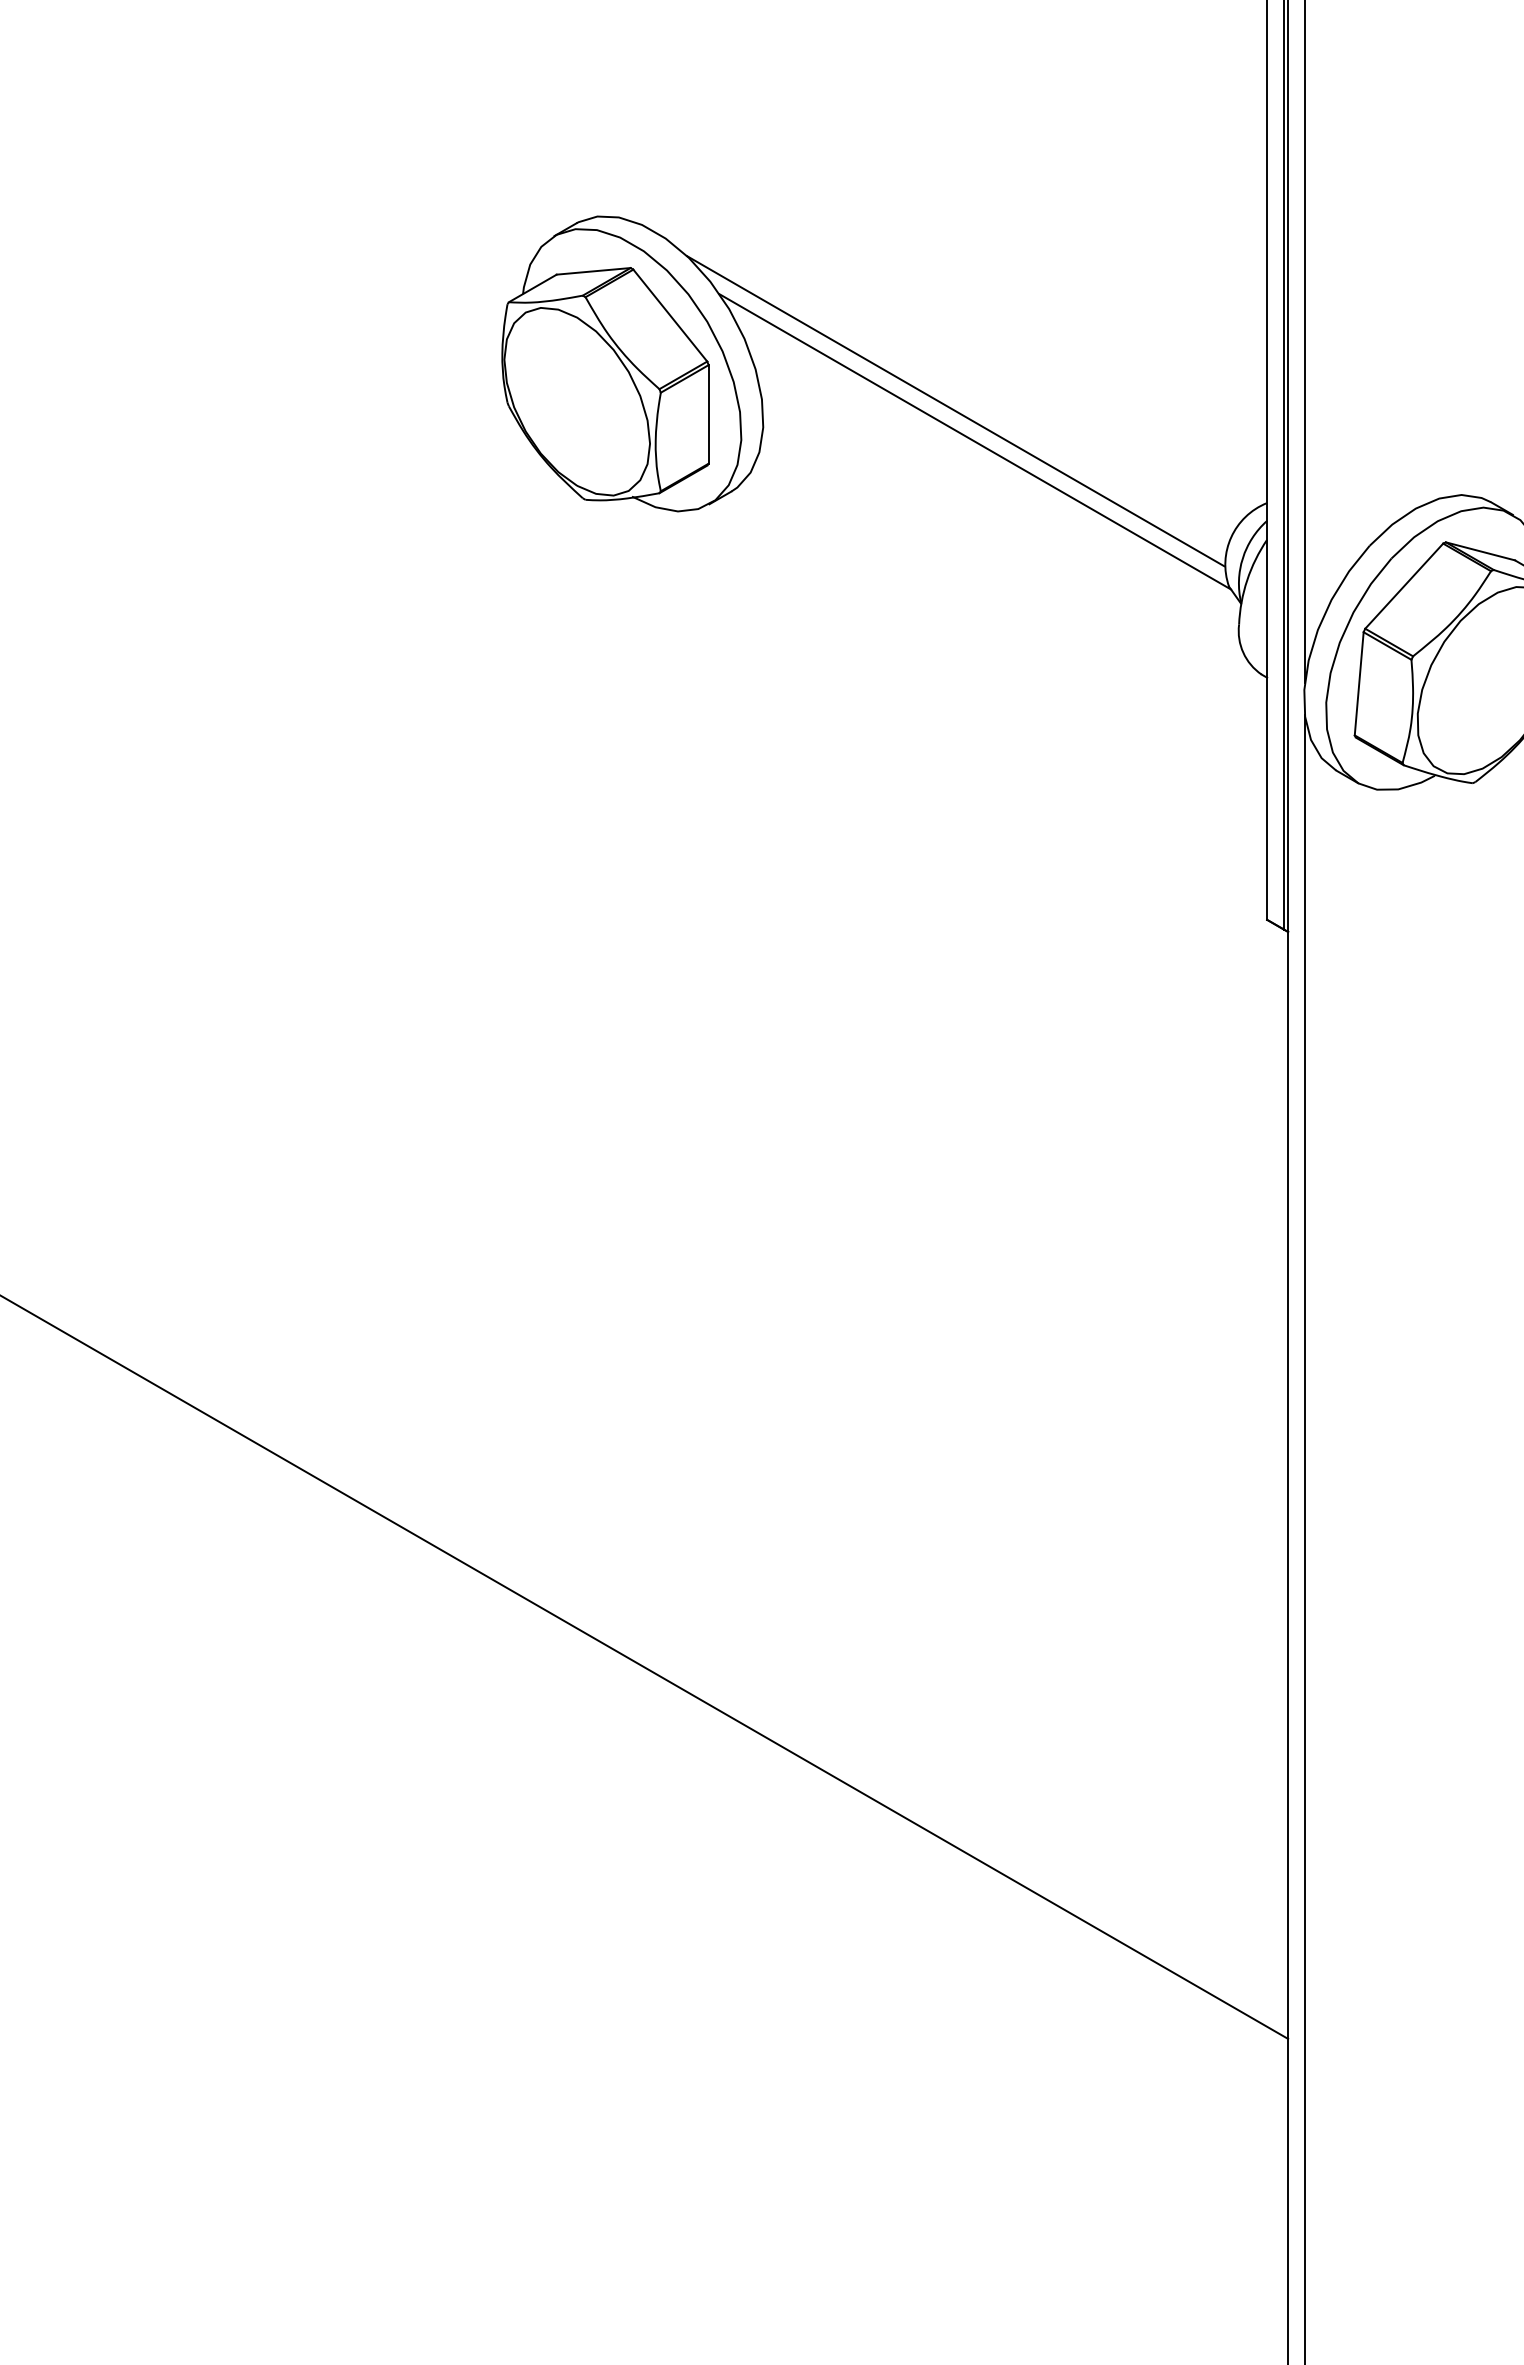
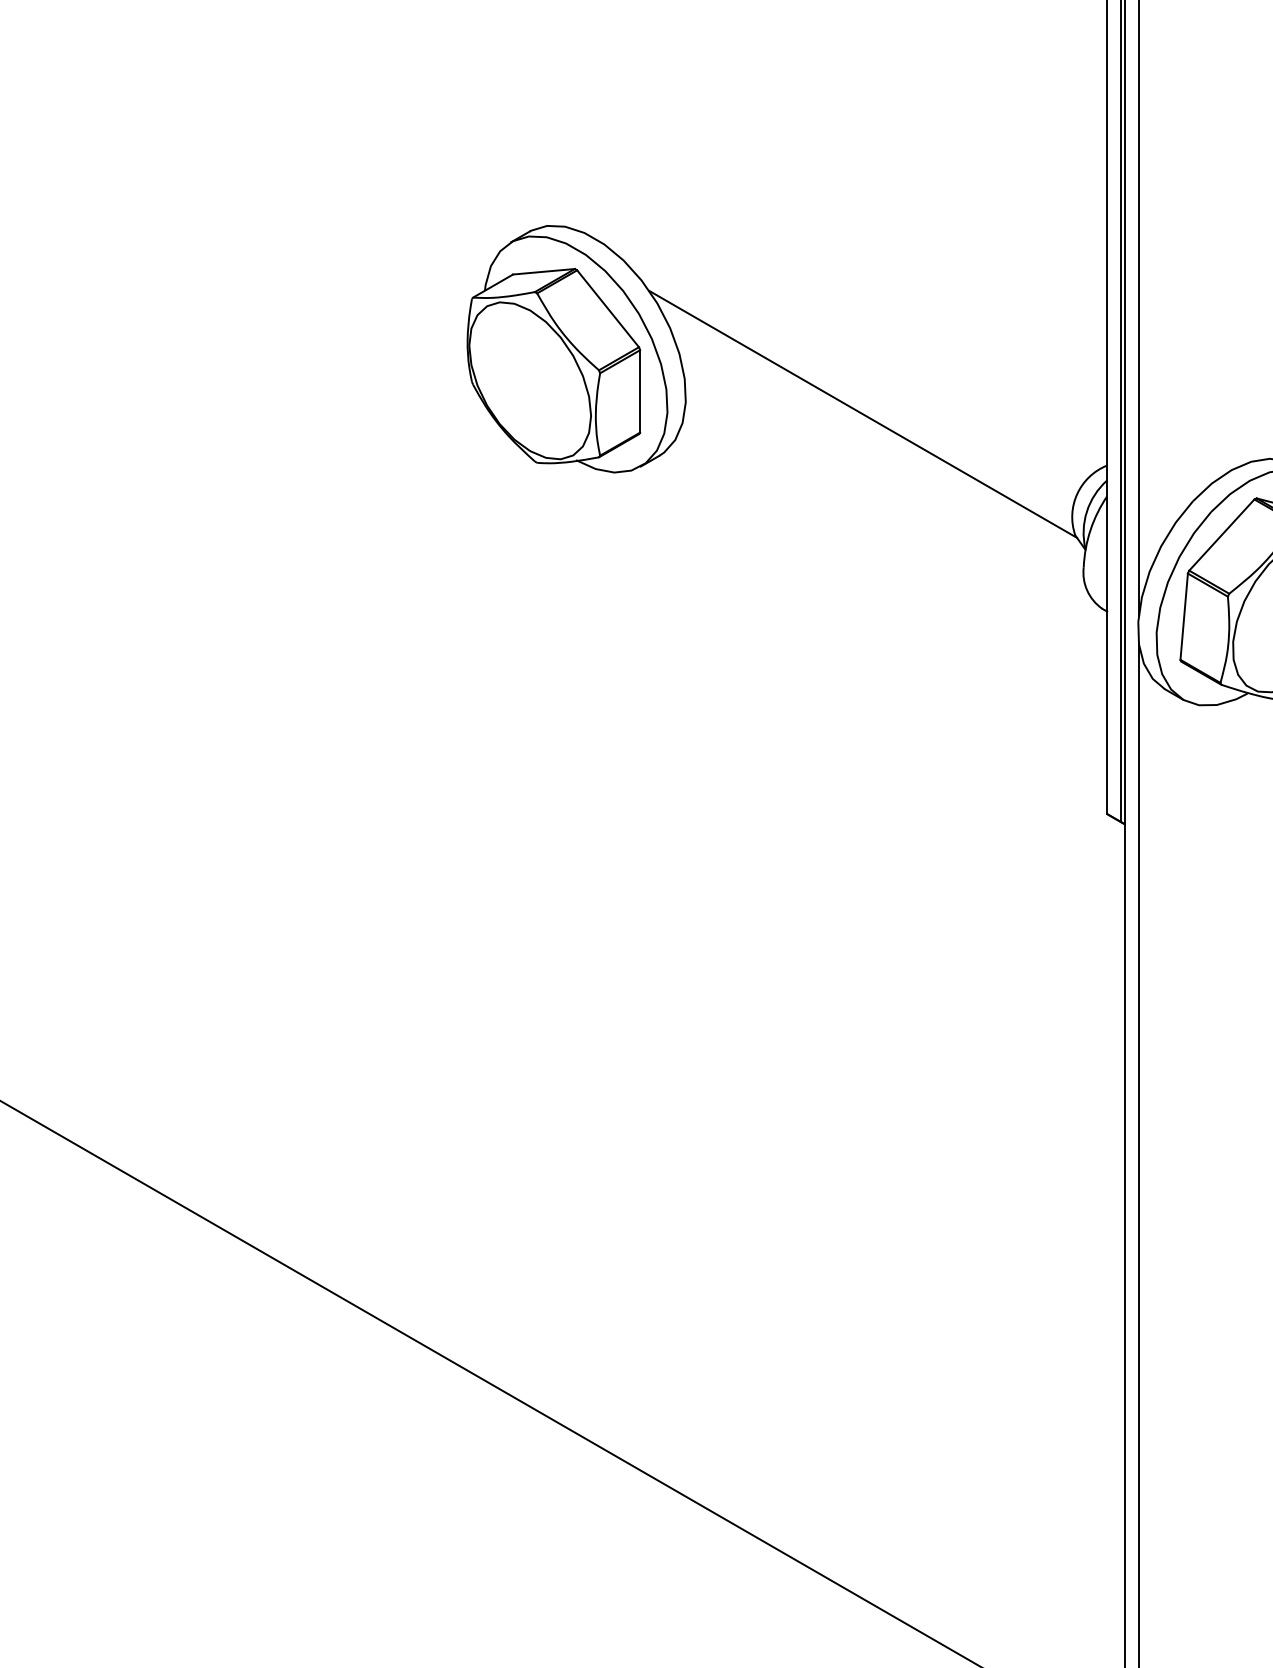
line: (955, 411) -> (846, 388), removed

